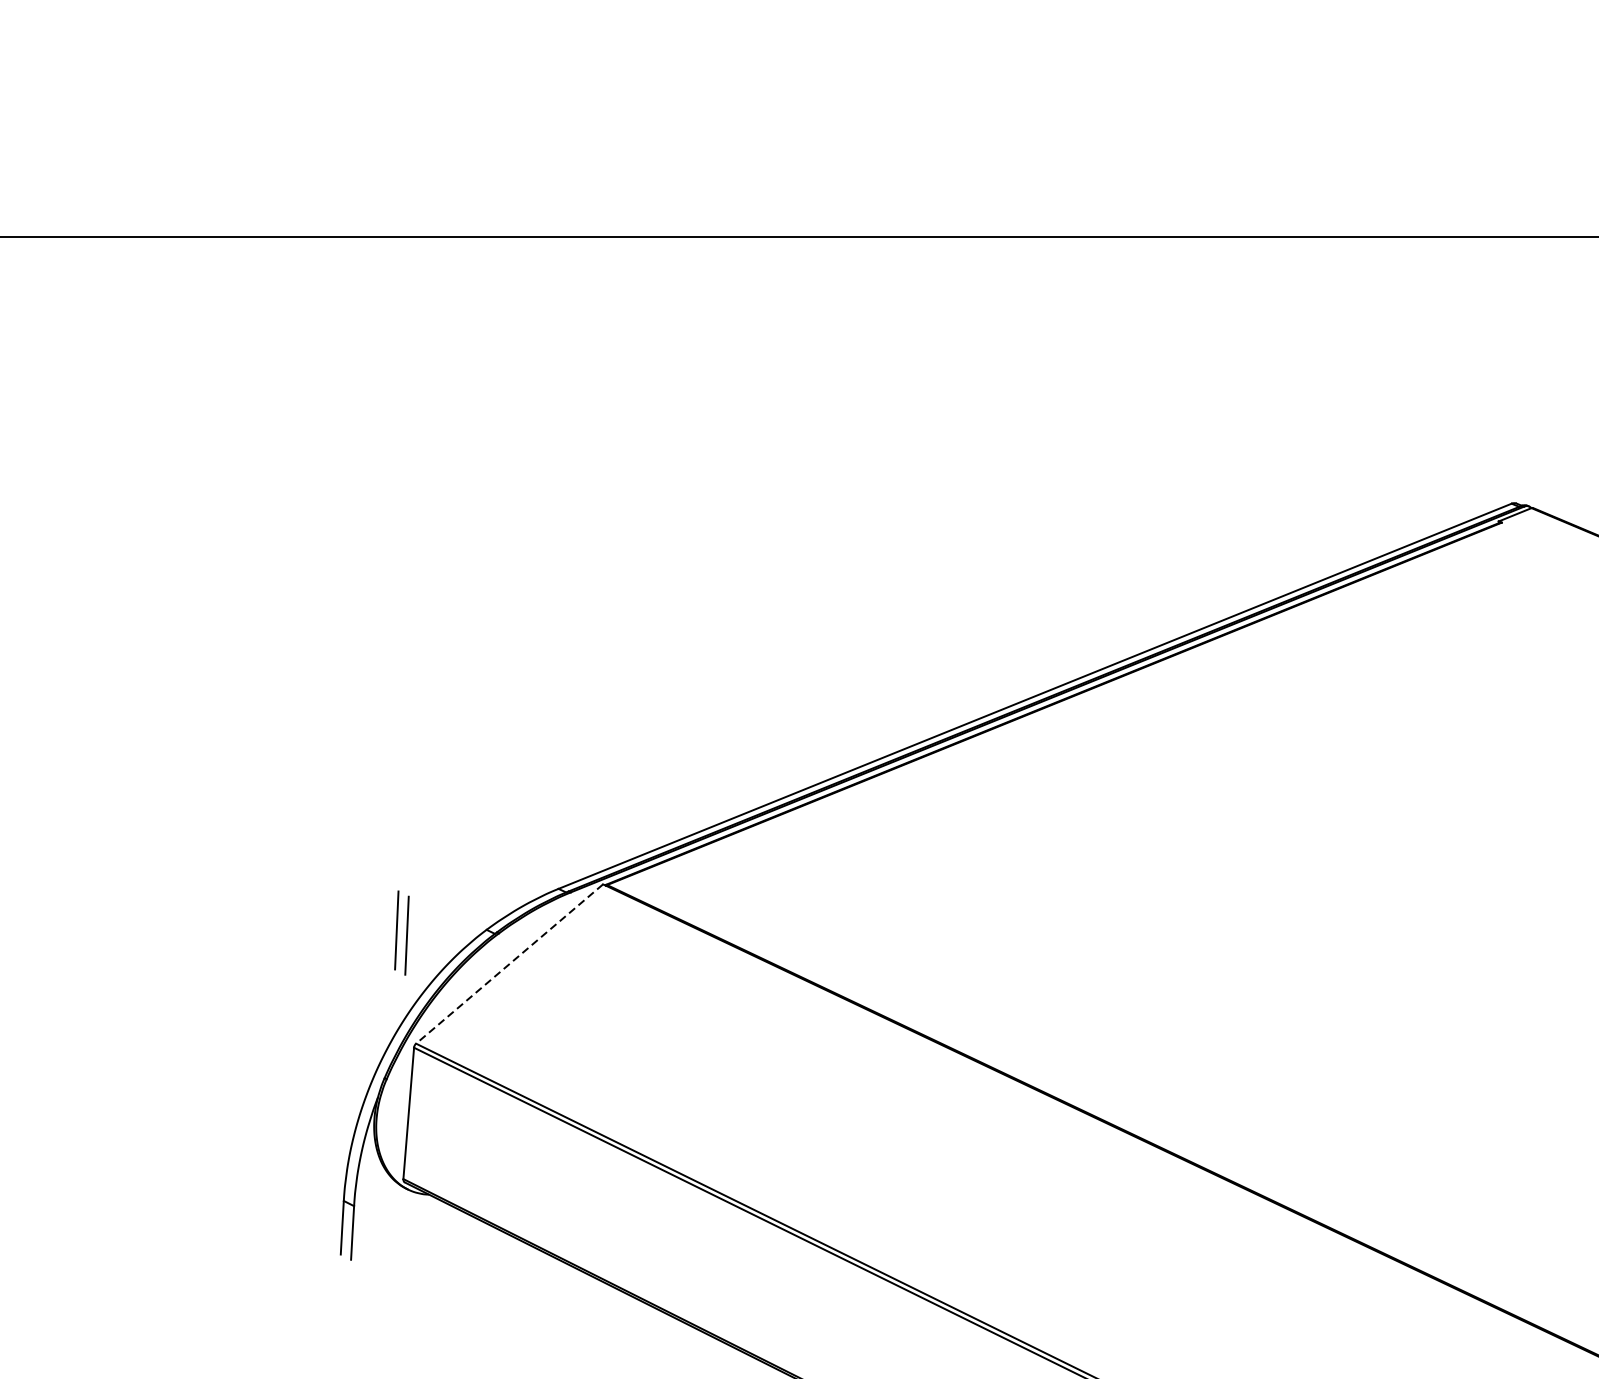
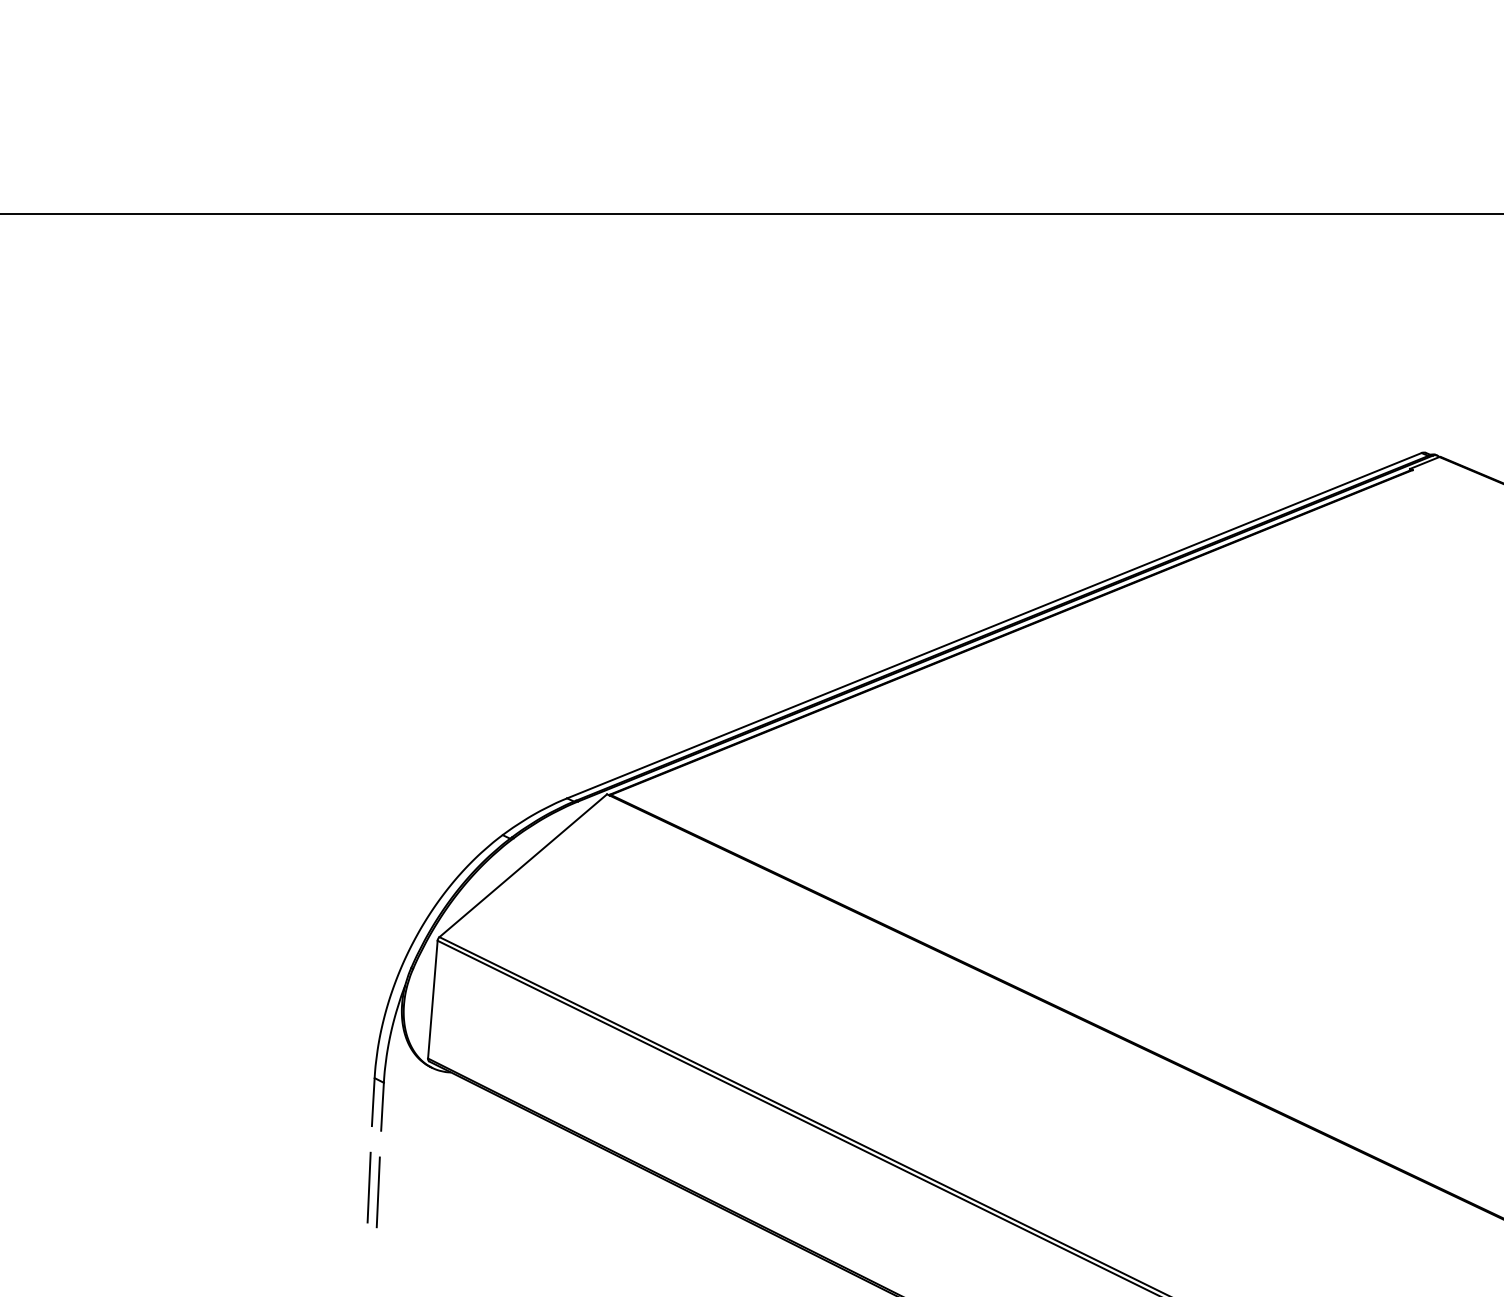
part: (401, 932) -> (373, 1189), moved
line: (508, 964) -> (522, 866), dashed -> solid

